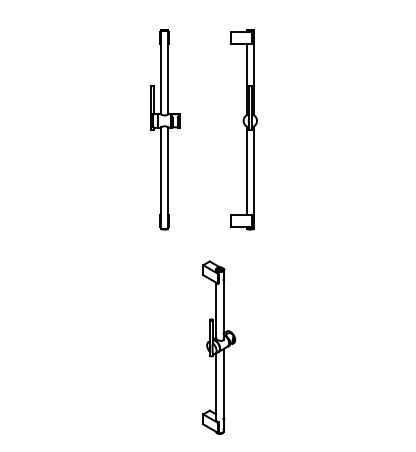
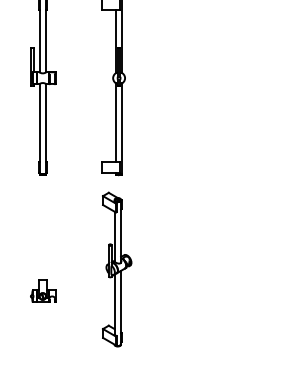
part: (219, 347) -> (117, 269), moved
part: (165, 359) -> (43, 290), added

